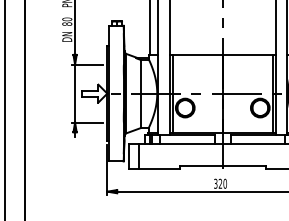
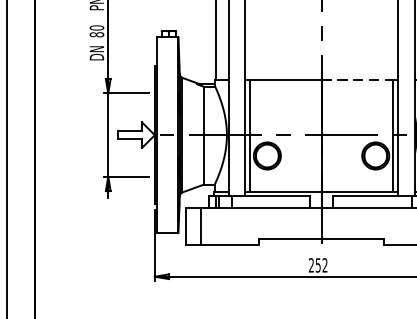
line: (247, 55) -> (357, 80), solid -> dashed
text: (220, 183) -> (318, 264), 320 -> 252

